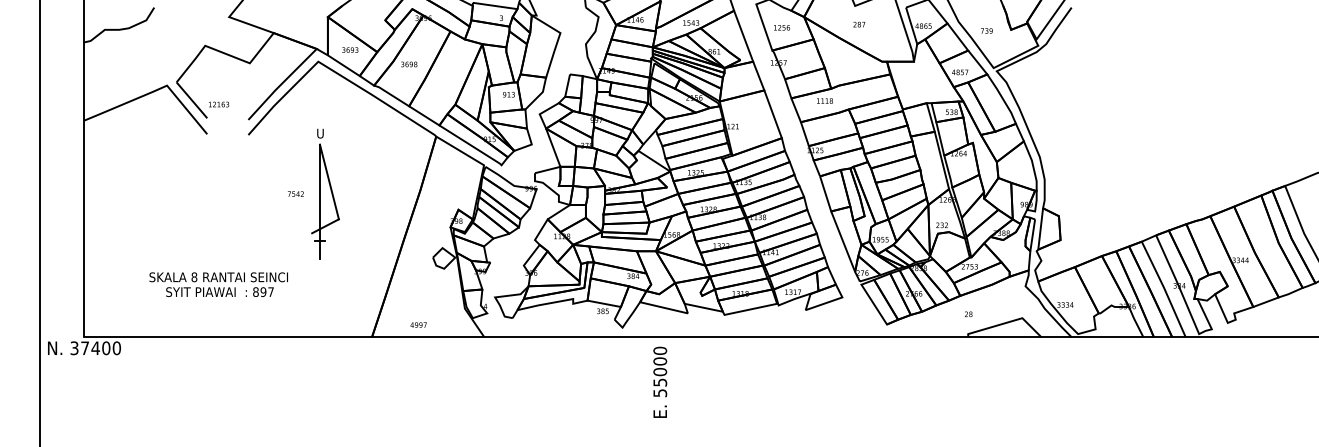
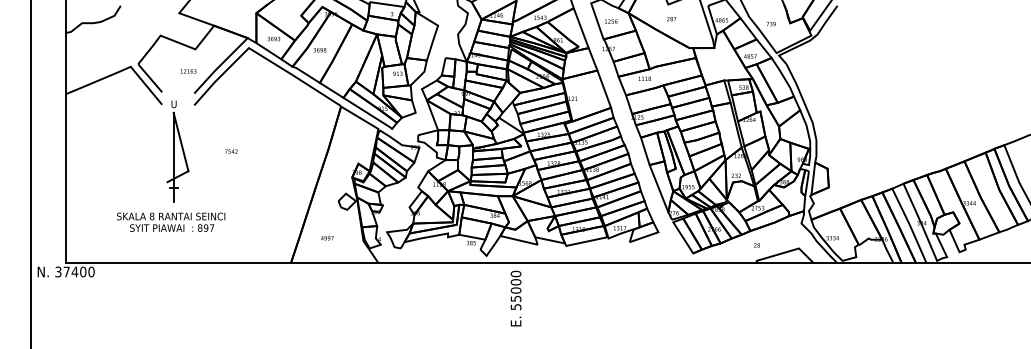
text: (219, 104) -> (188, 71), moved
part: (325, 193) -> (177, 151), moved
text: (418, 324) -> (327, 237), moved

